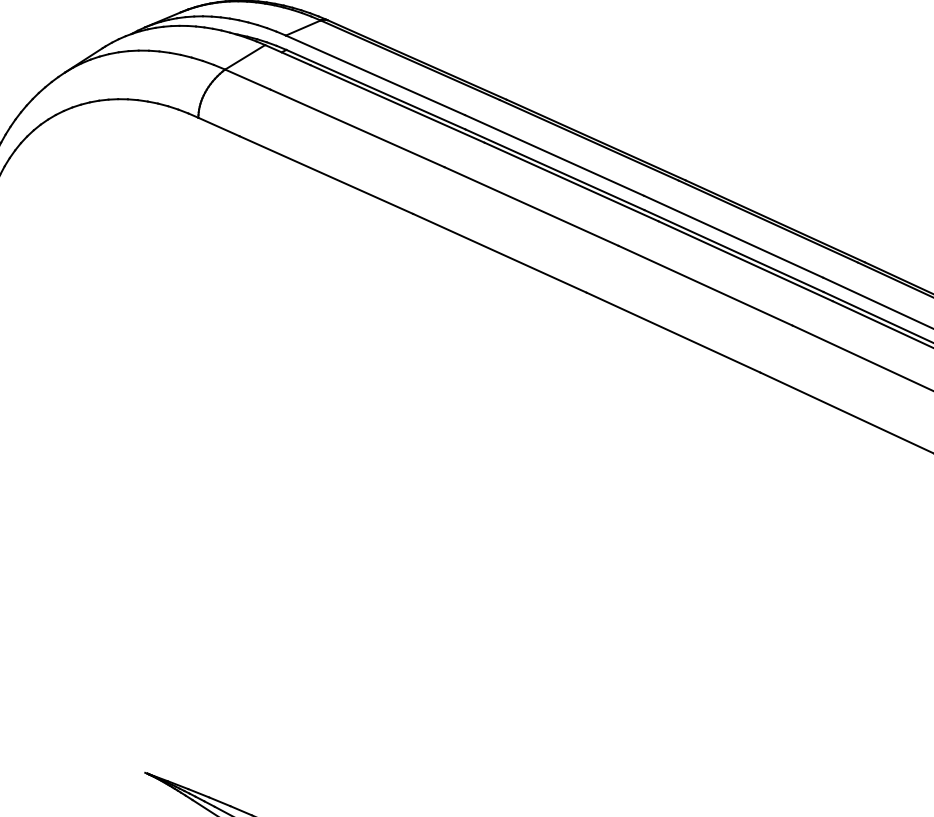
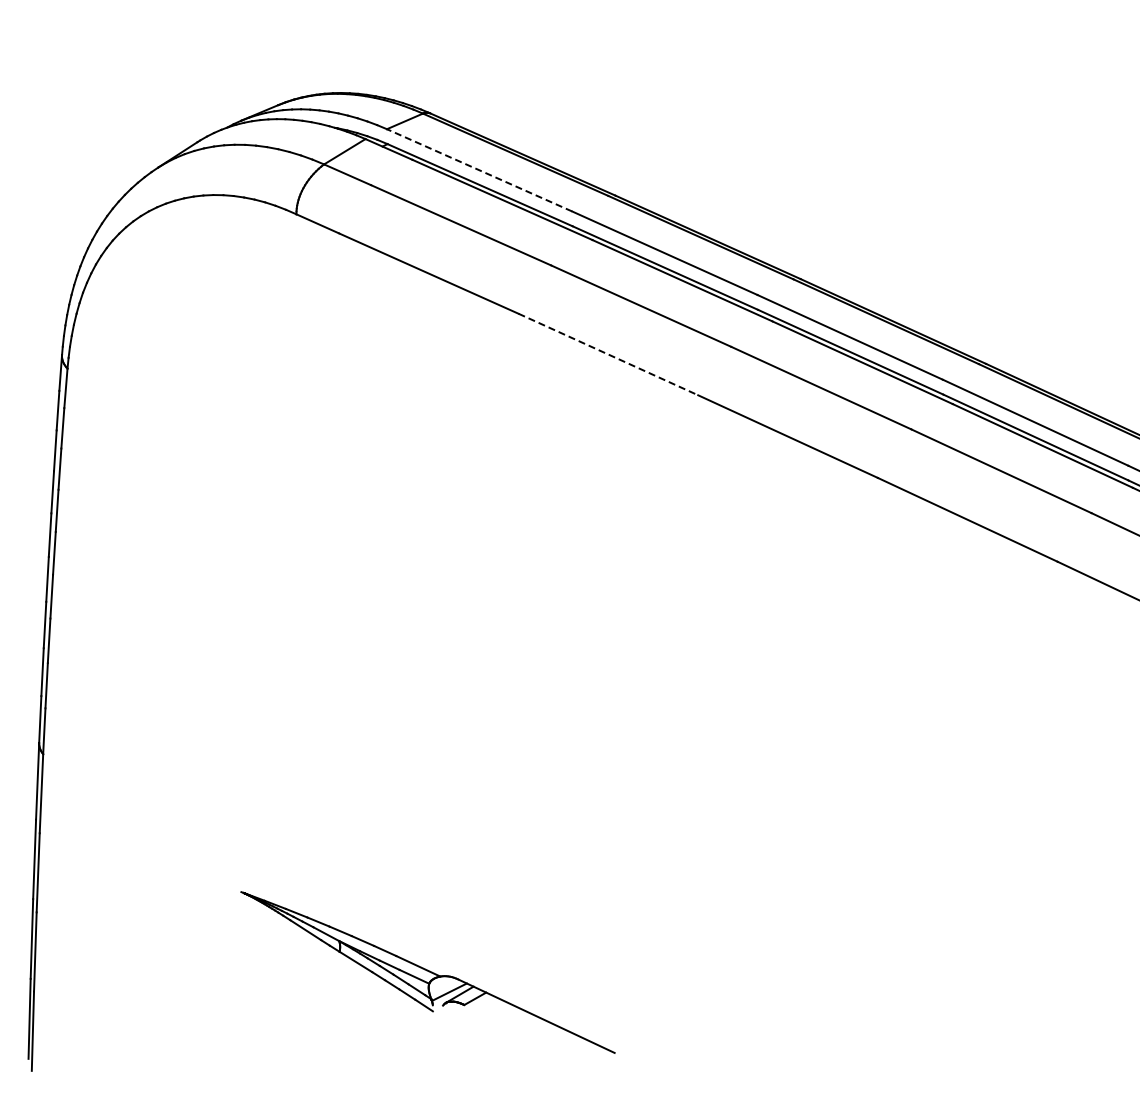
line: (375, 75) -> (479, 170), solid -> dashed
line: (500, 253) -> (608, 354), solid -> dashed

